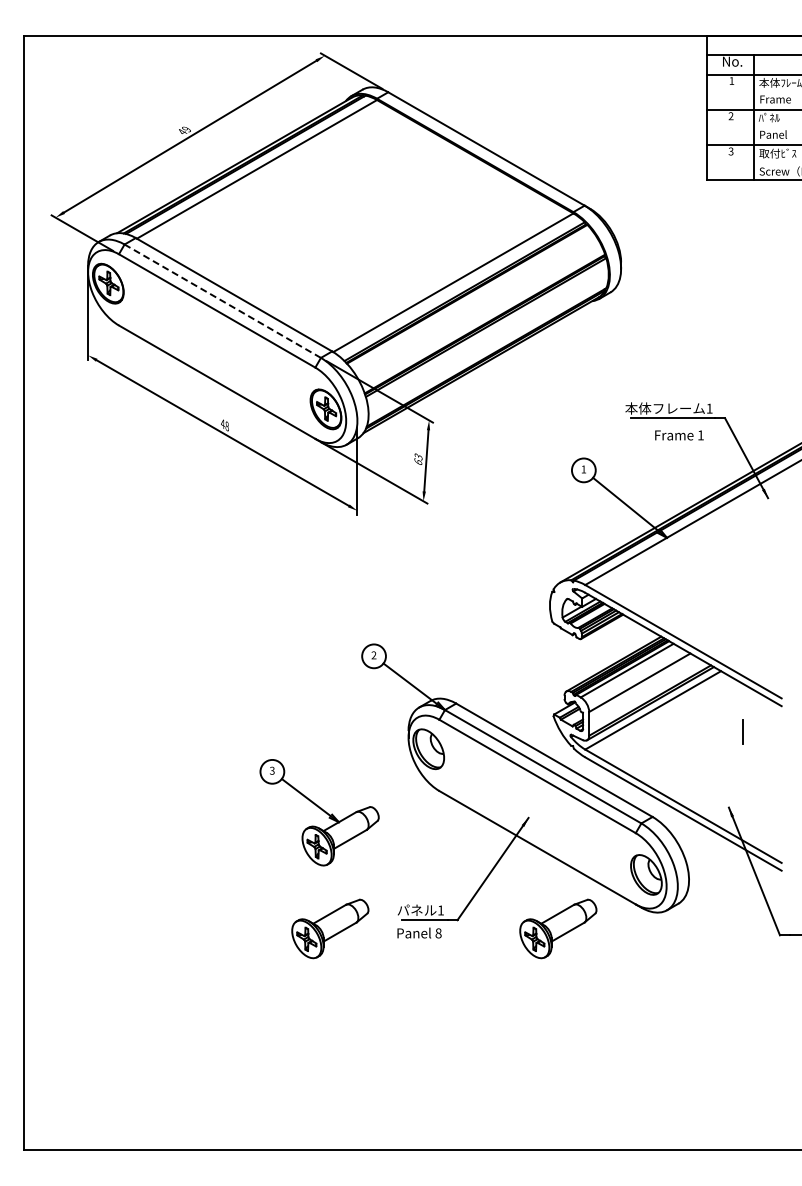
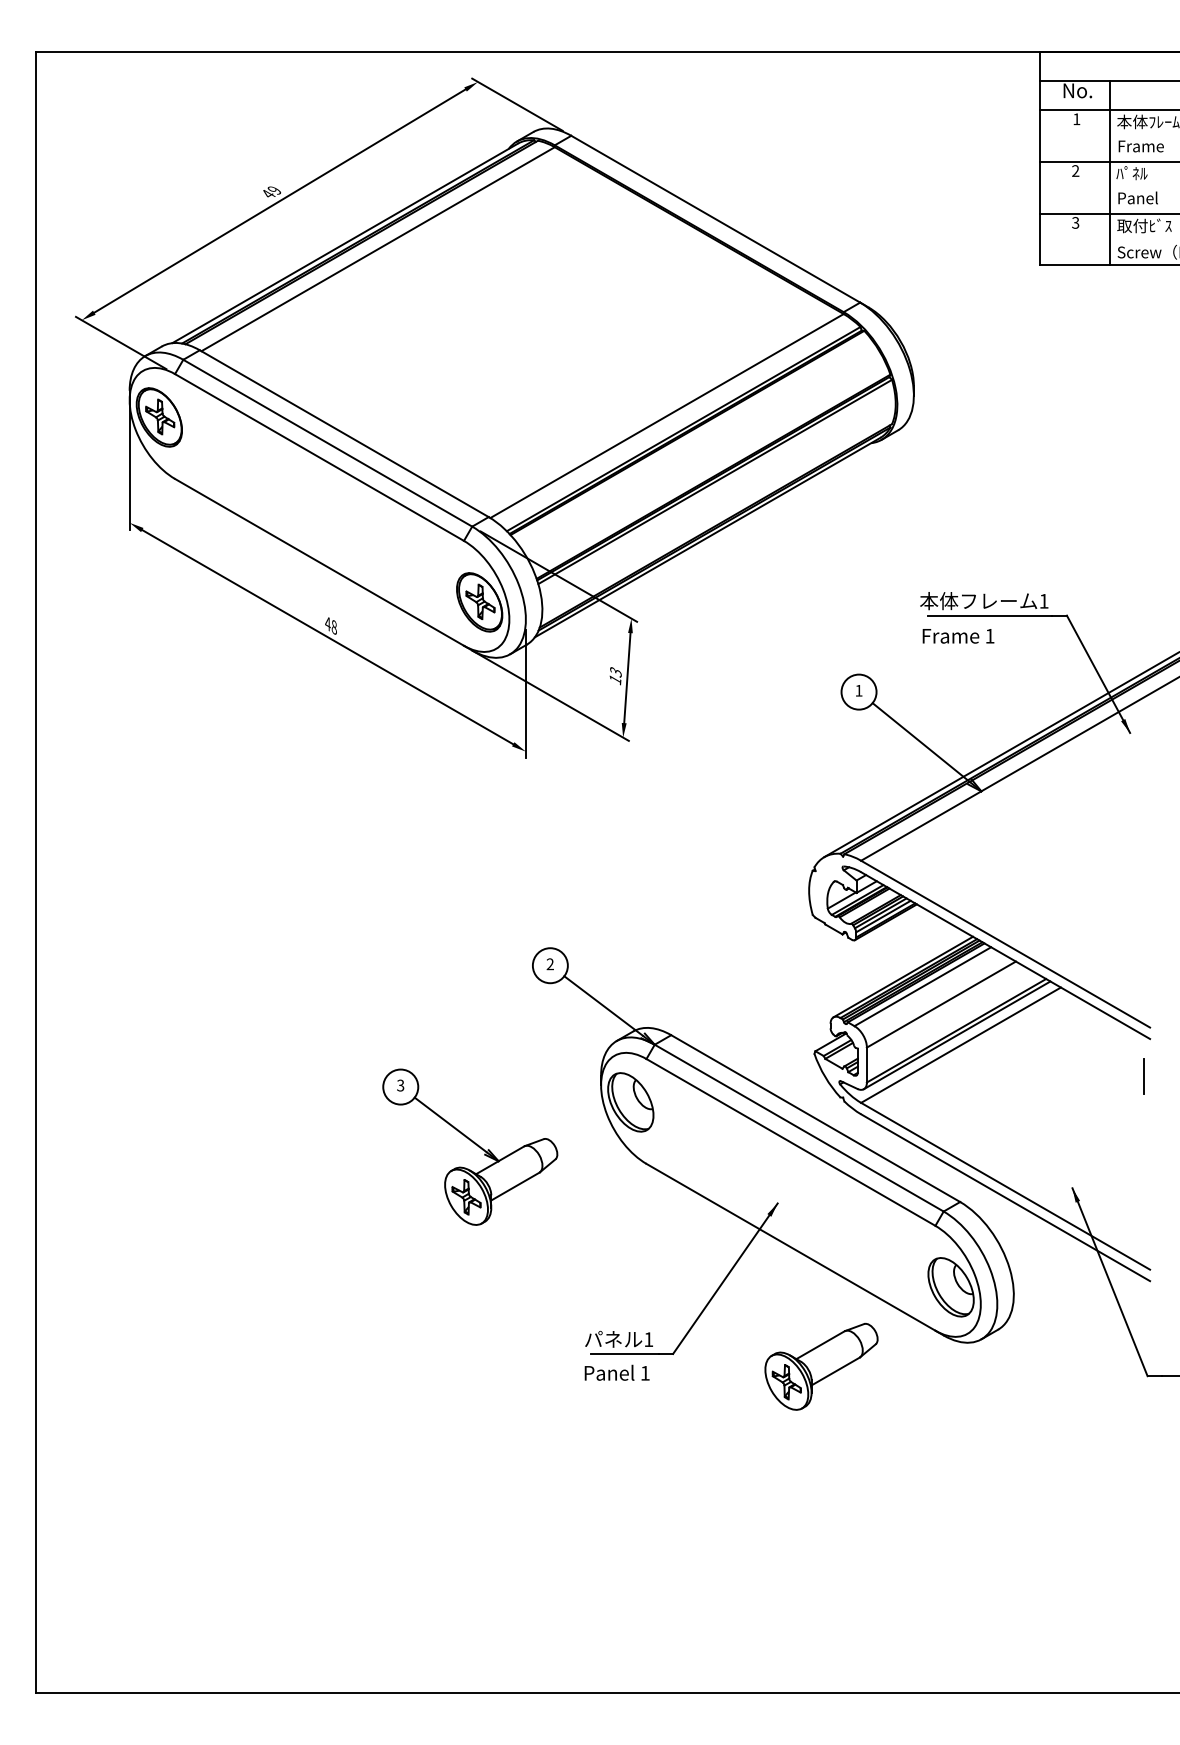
line: (222, 300) -> (327, 442), dashed -> solid
text: (679, 435) -> (958, 636), moved
text: (418, 461) -> (615, 679), 63 -> 13
line: (742, 731) -> (1143, 1076), moved
part: (319, 812) -> (470, 1146), moved
part: (330, 928) -> (486, 1366), removed
text: (438, 933) -> (645, 1373), 8 -> 1

